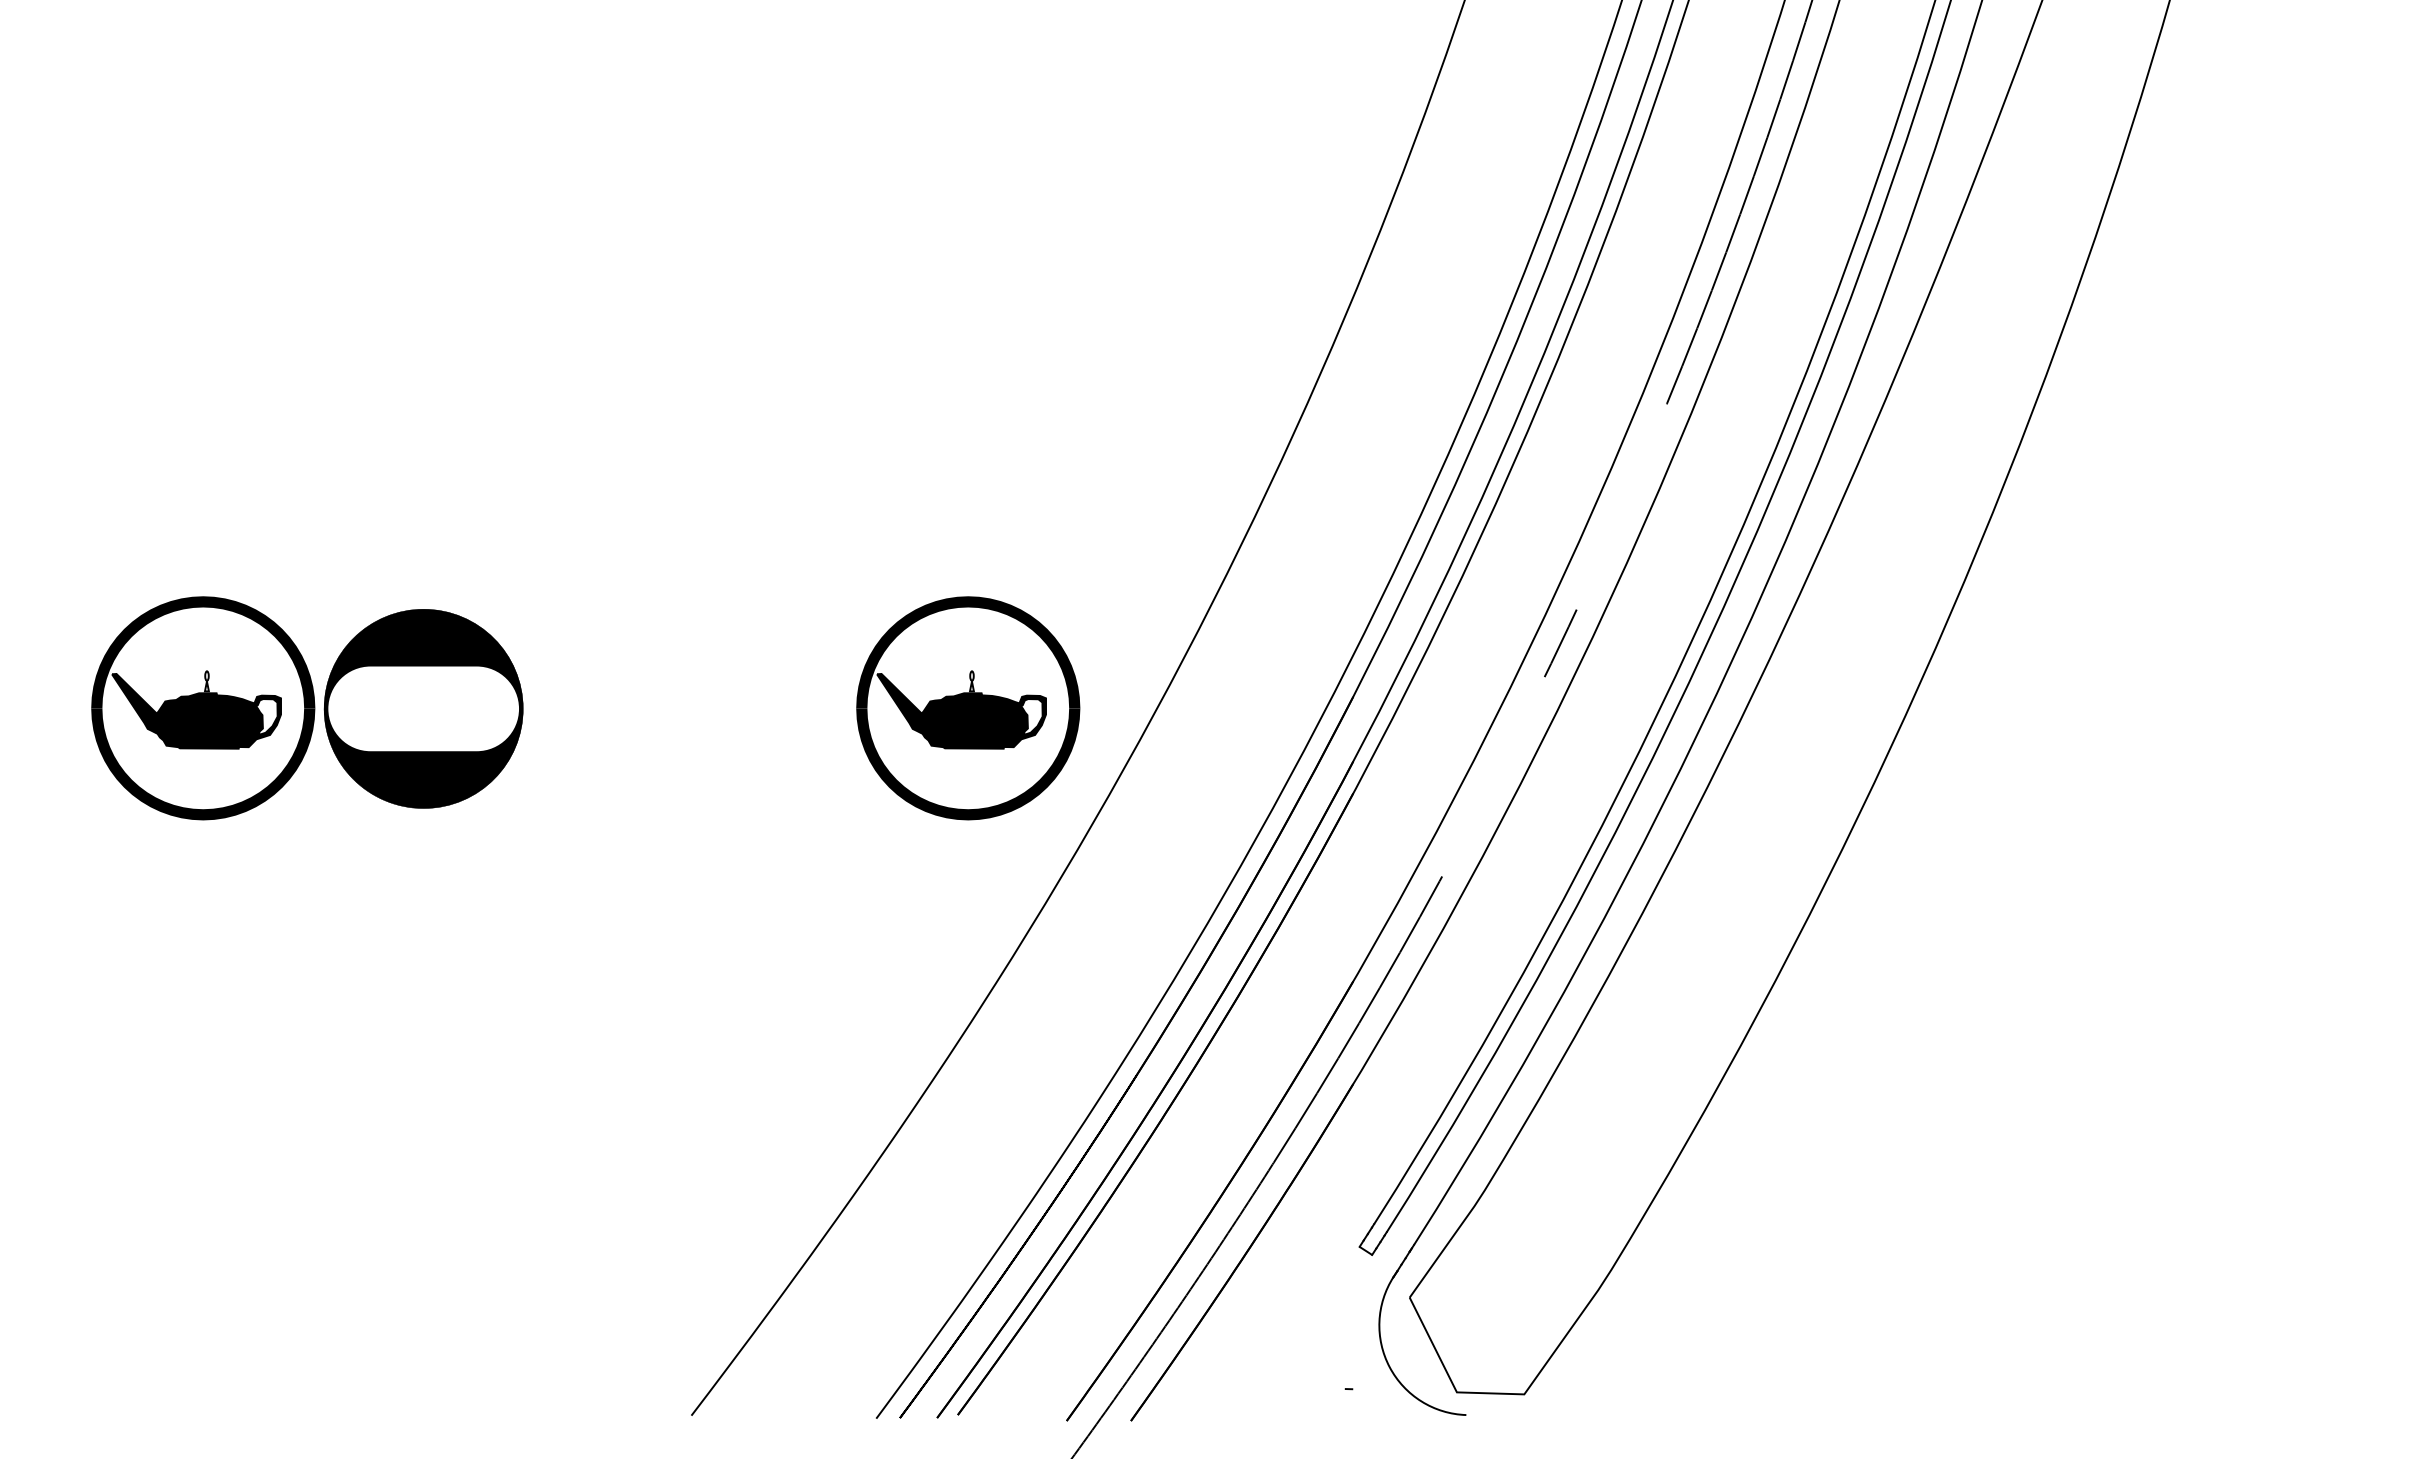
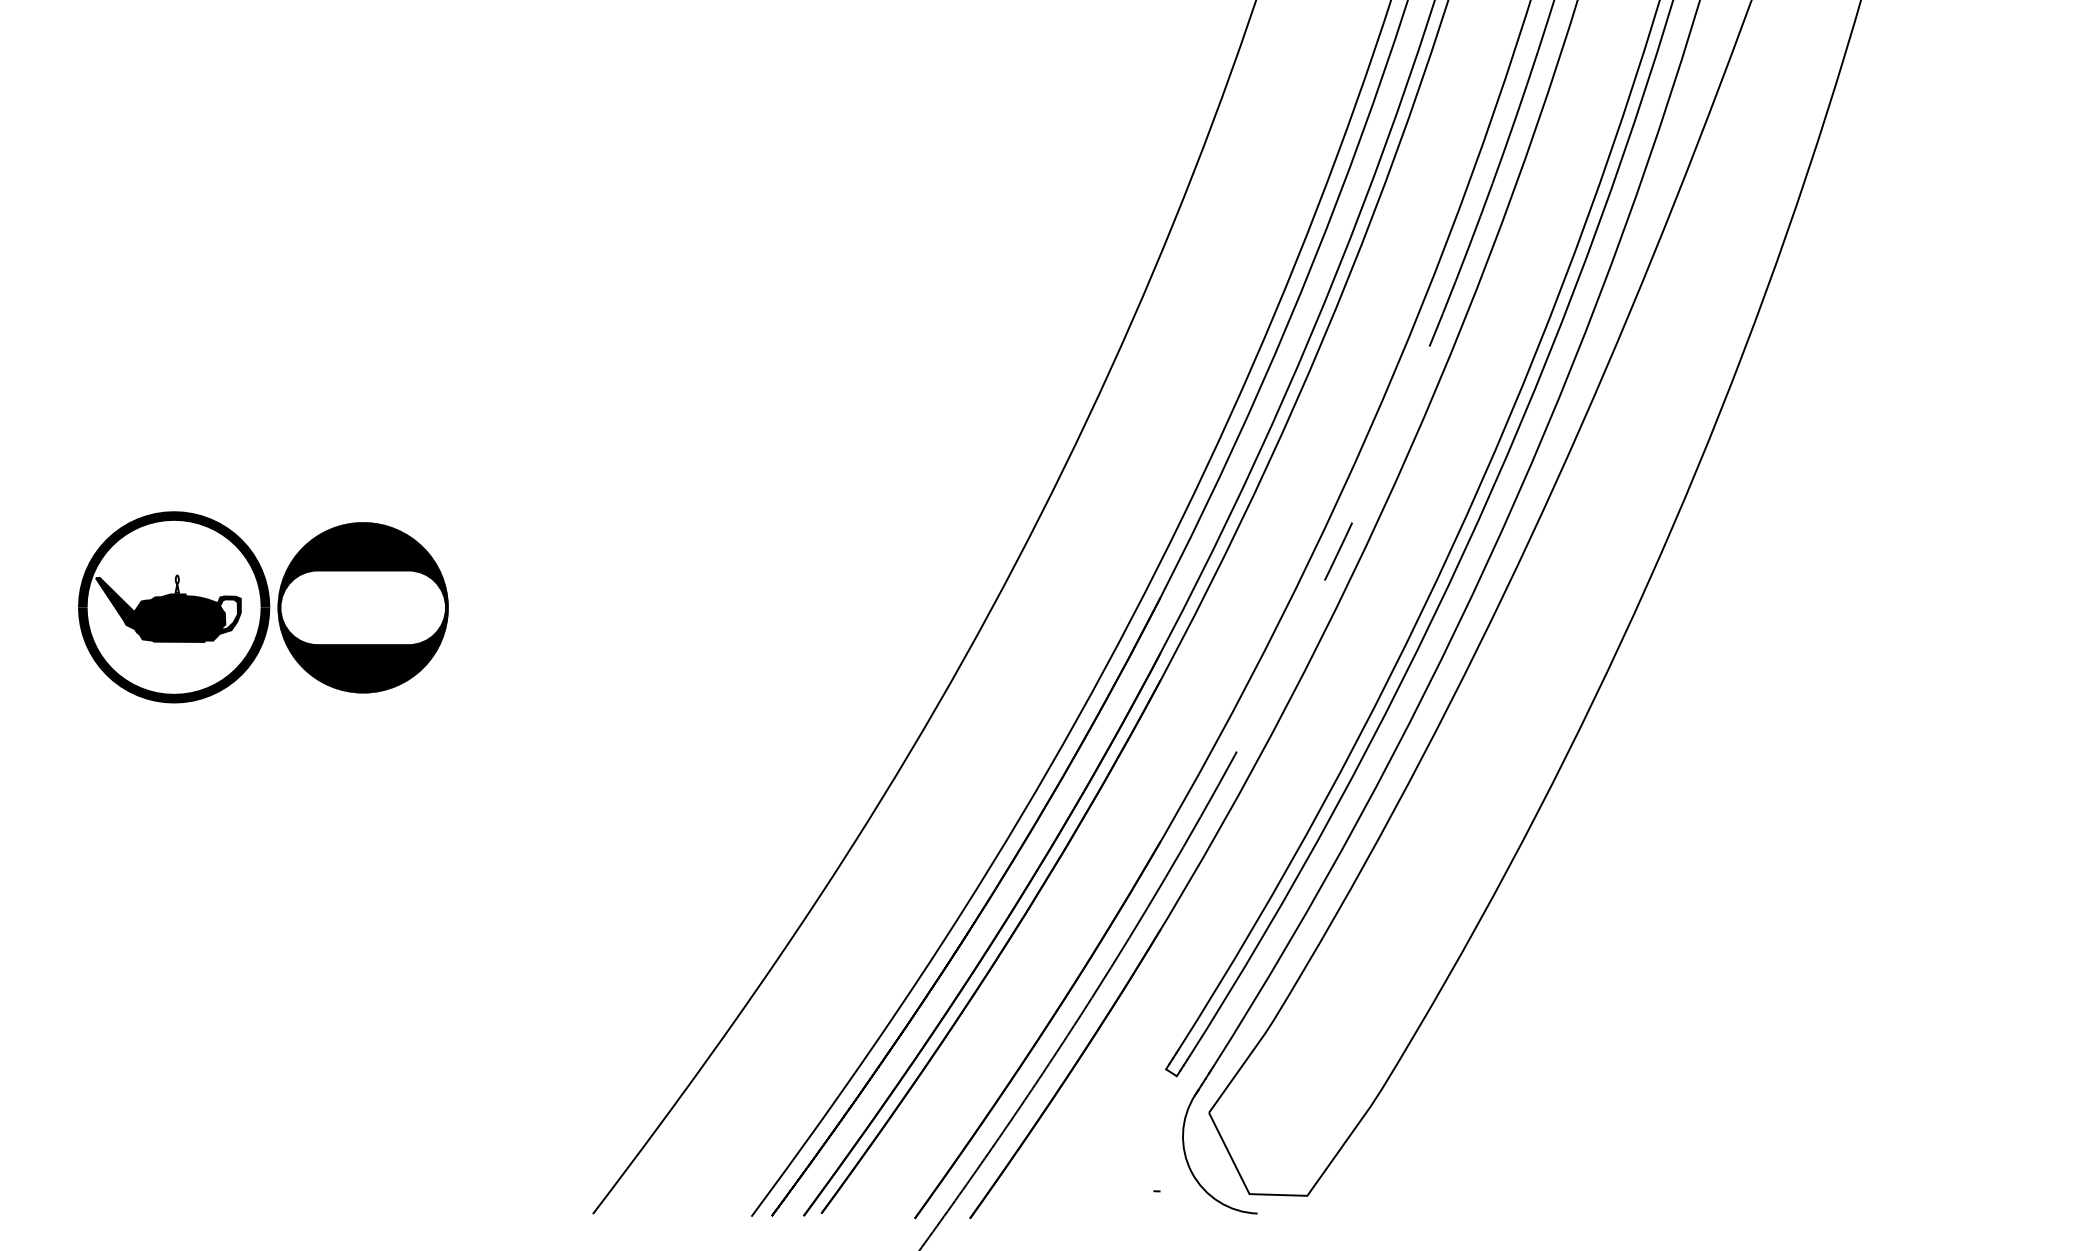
part: (968, 708) -> (830, 607), removed

